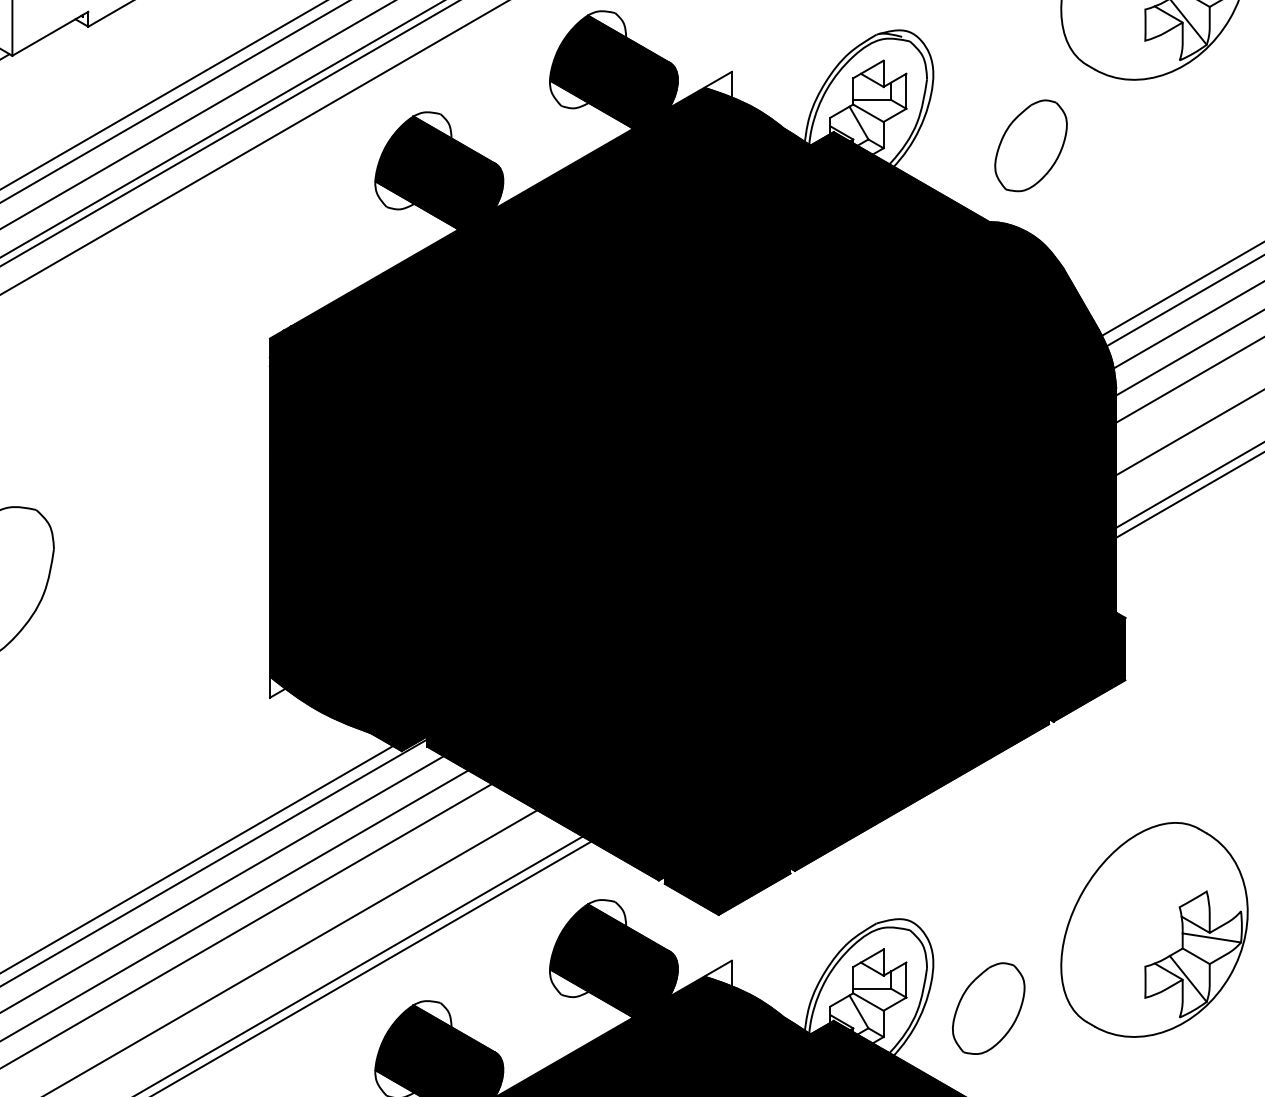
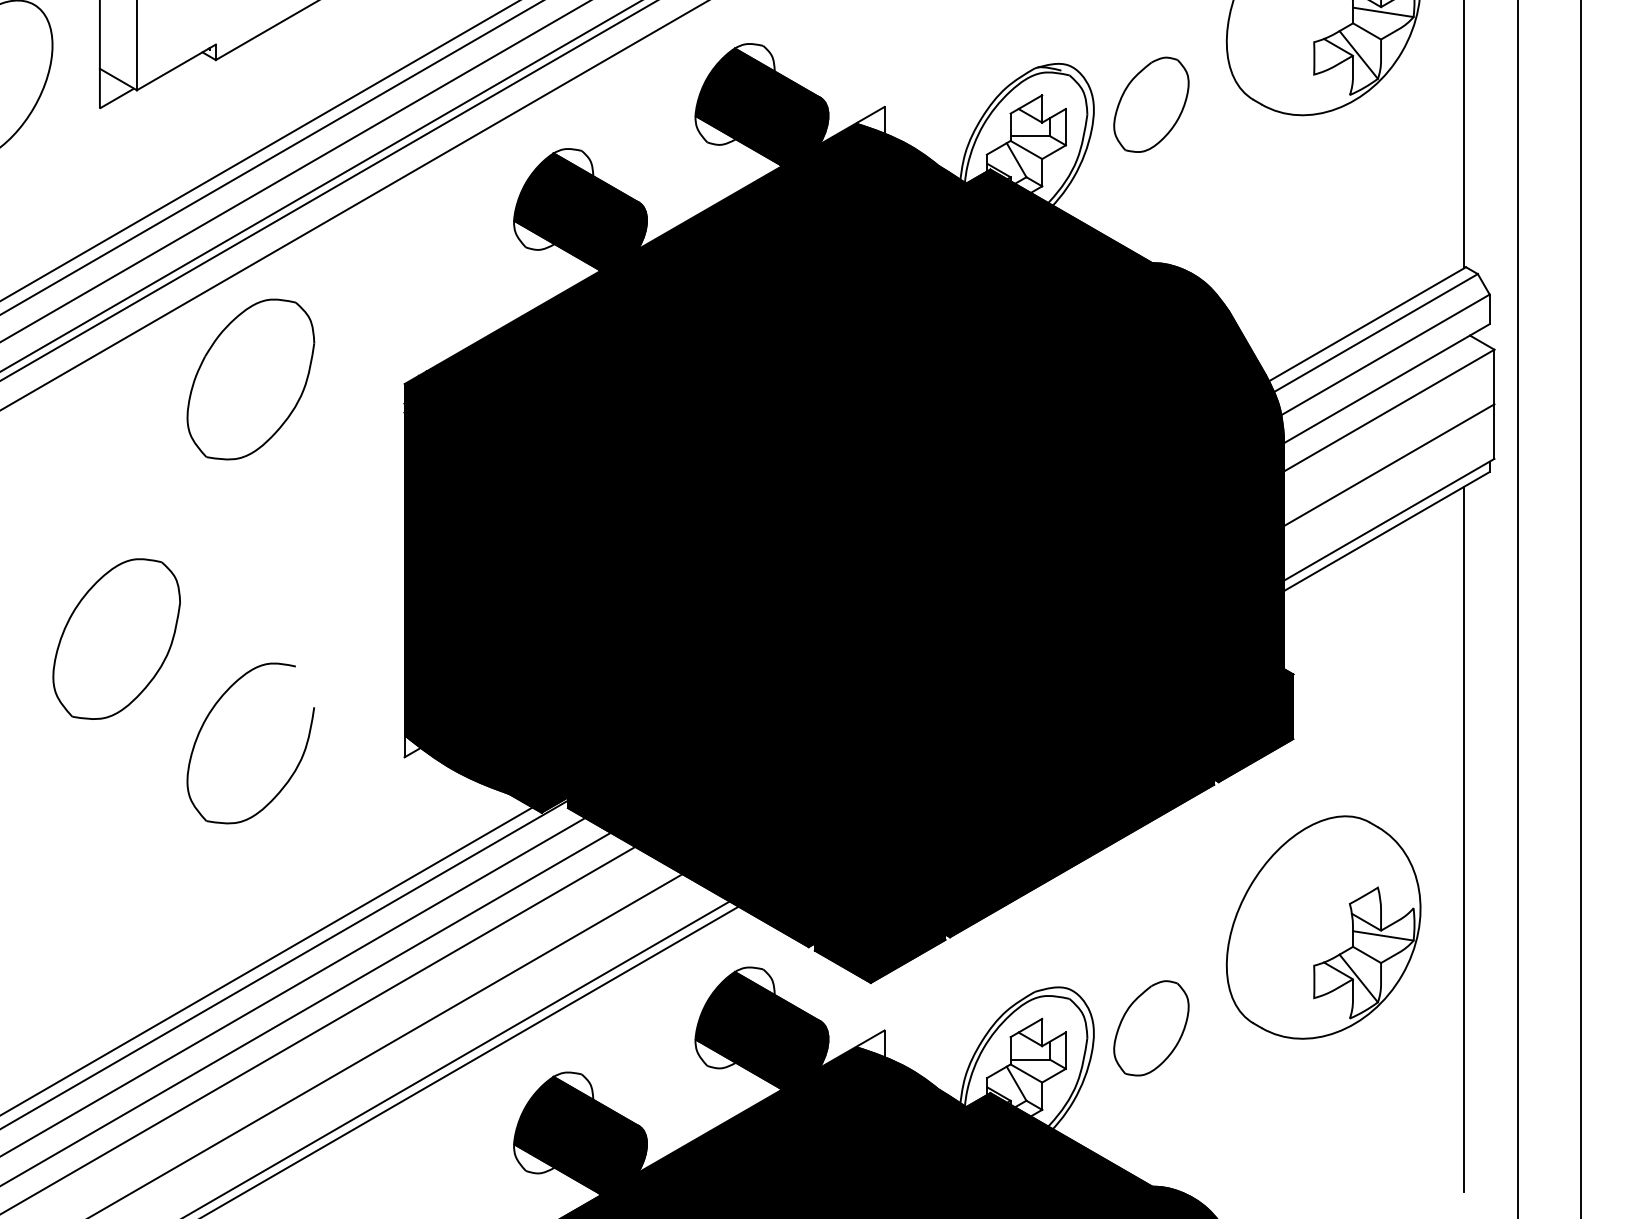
part: (1031, 145) -> (1151, 104), moved
part: (121, 334) -> (250, 379), added
part: (82, 657) -> (209, 715), added
part: (1154, 929) -> (1323, 927), moved
part: (988, 1008) -> (1151, 1028), moved

